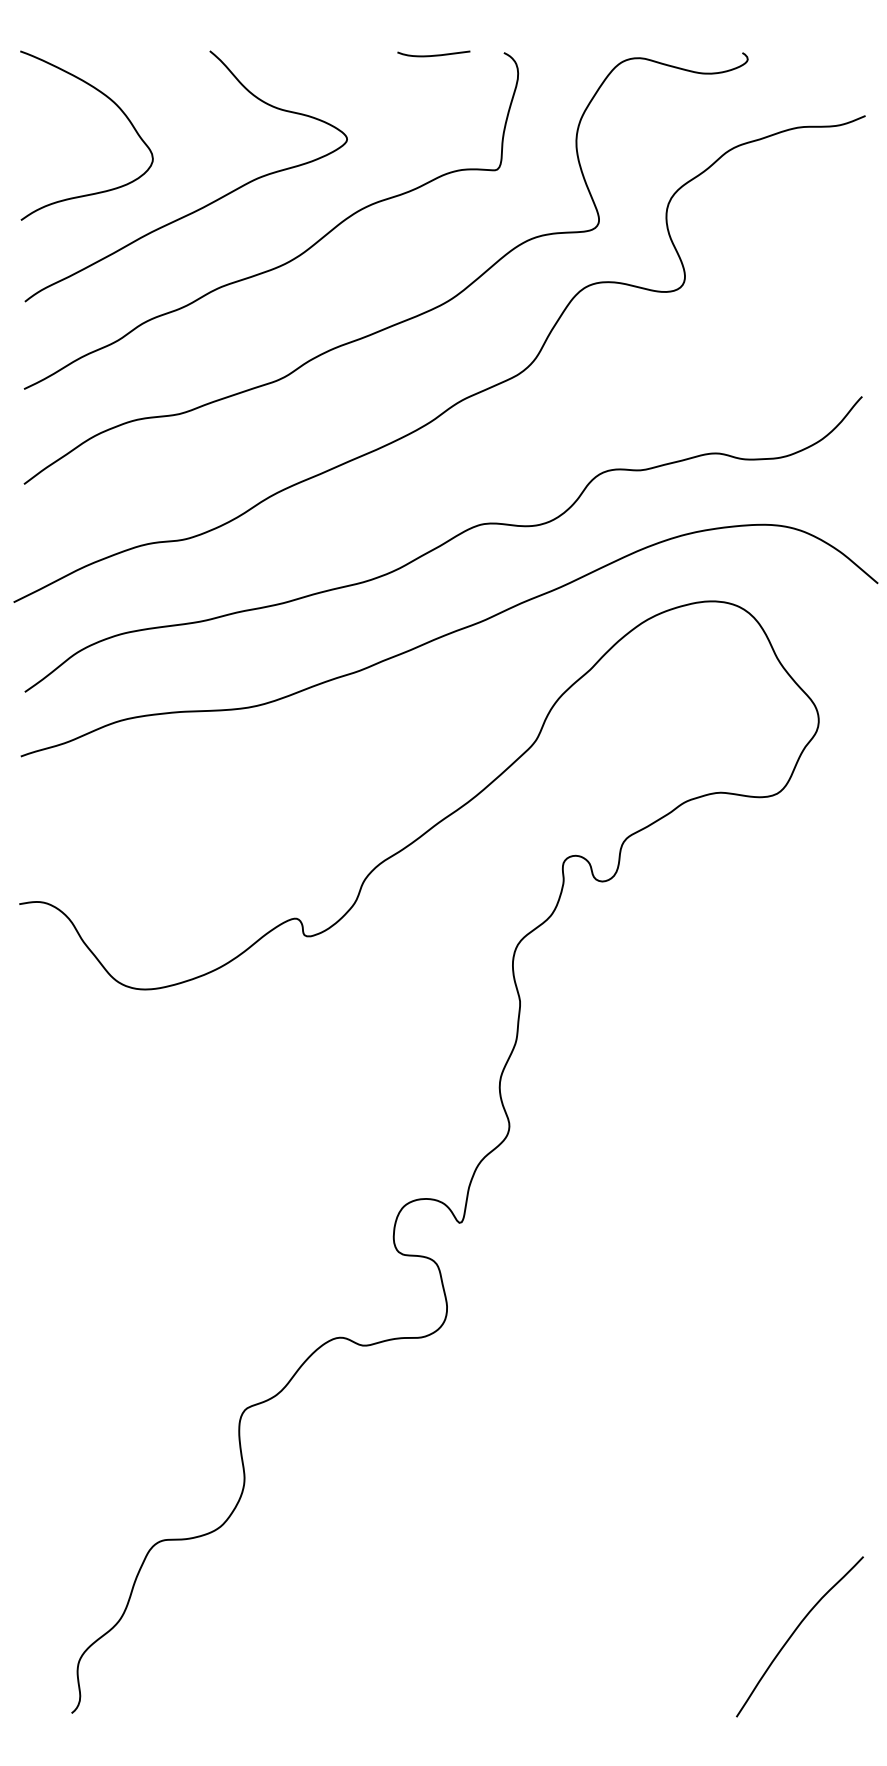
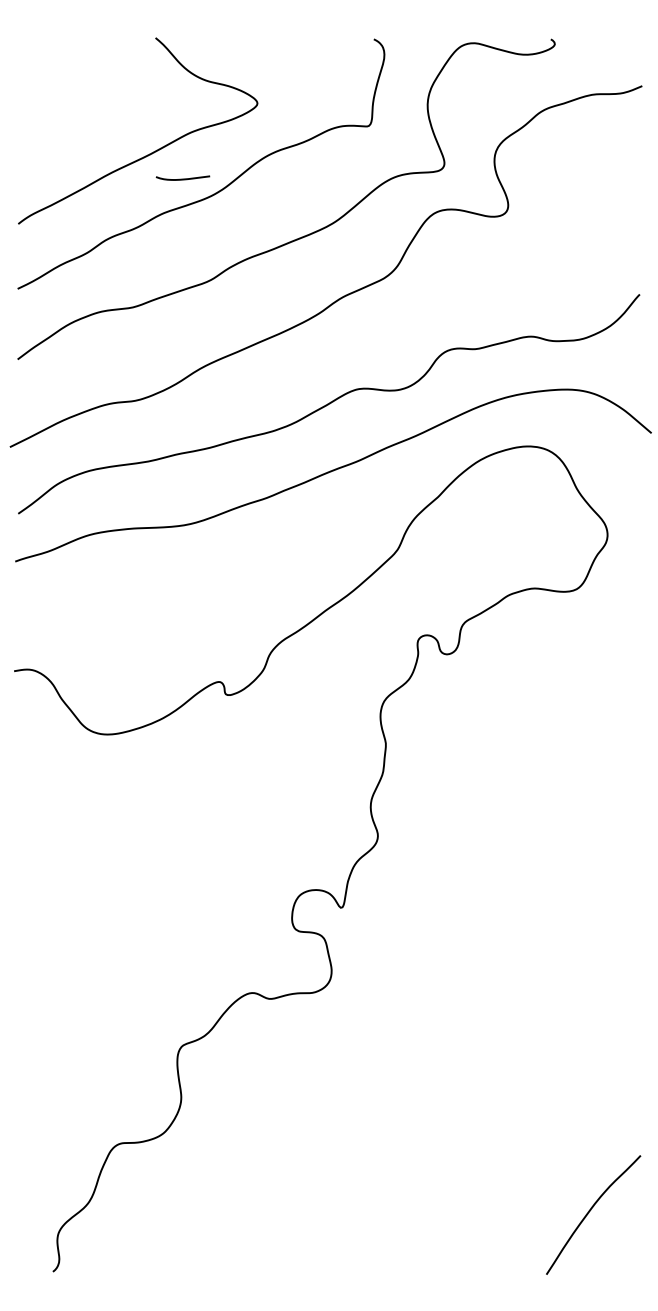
curve: (433, 54) -> (182, 178), moved
curve: (115, 105) -> (85, 78), removed

